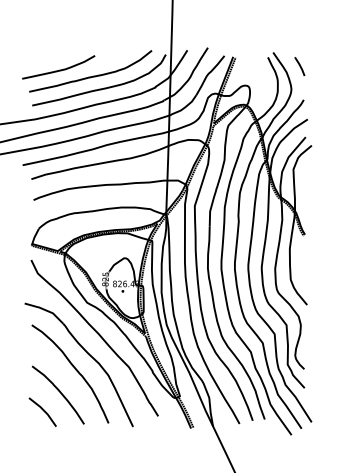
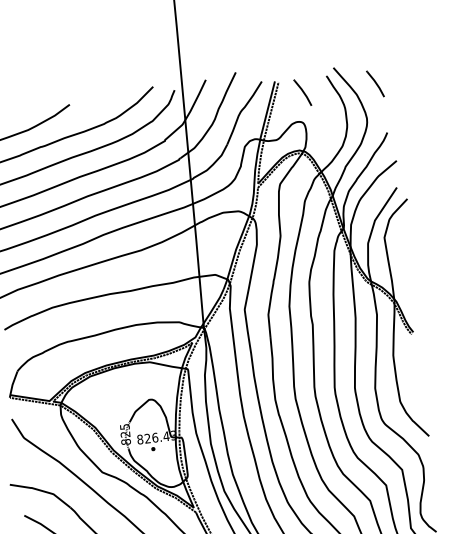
line: (250, 66) -> (302, 92), added

